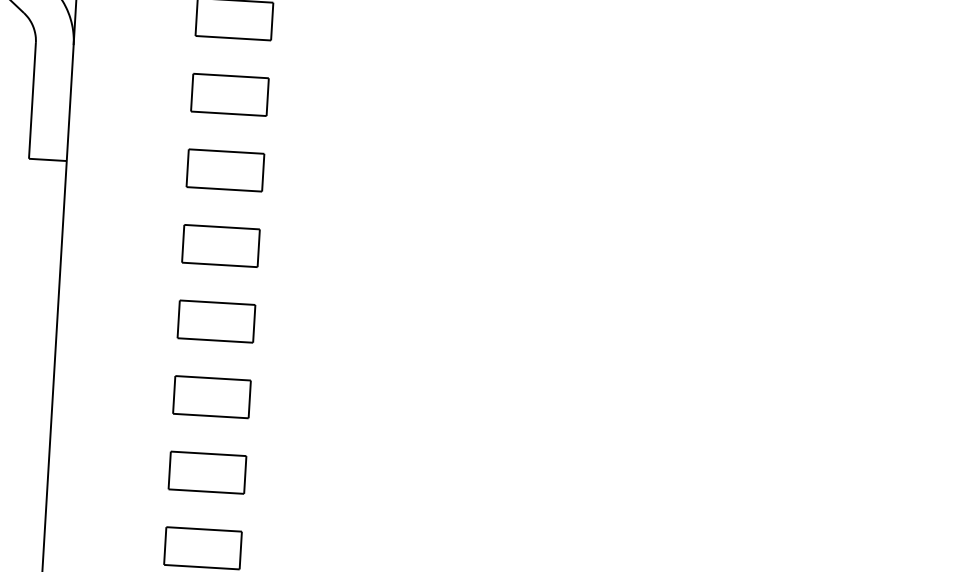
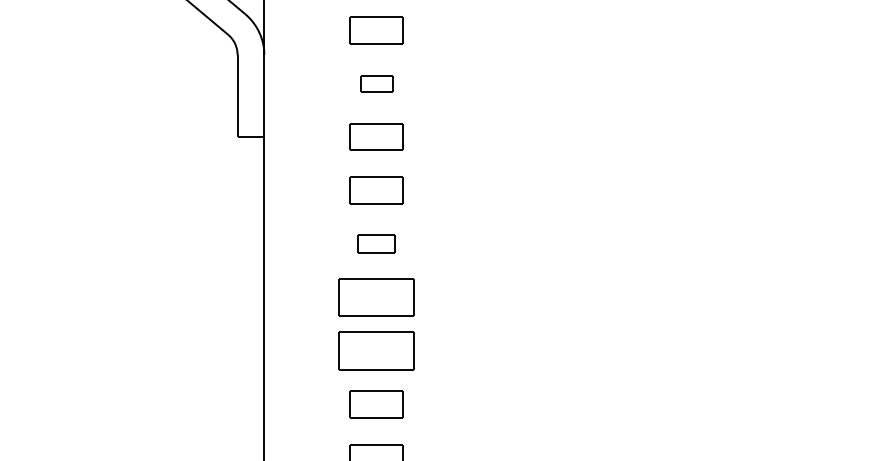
part: (229, 94) -> (376, 83), size x0.6
part: (216, 320) -> (376, 243), size x0.7
part: (211, 397) -> (376, 297), size x1.4
part: (207, 471) -> (376, 350), size x1.4

